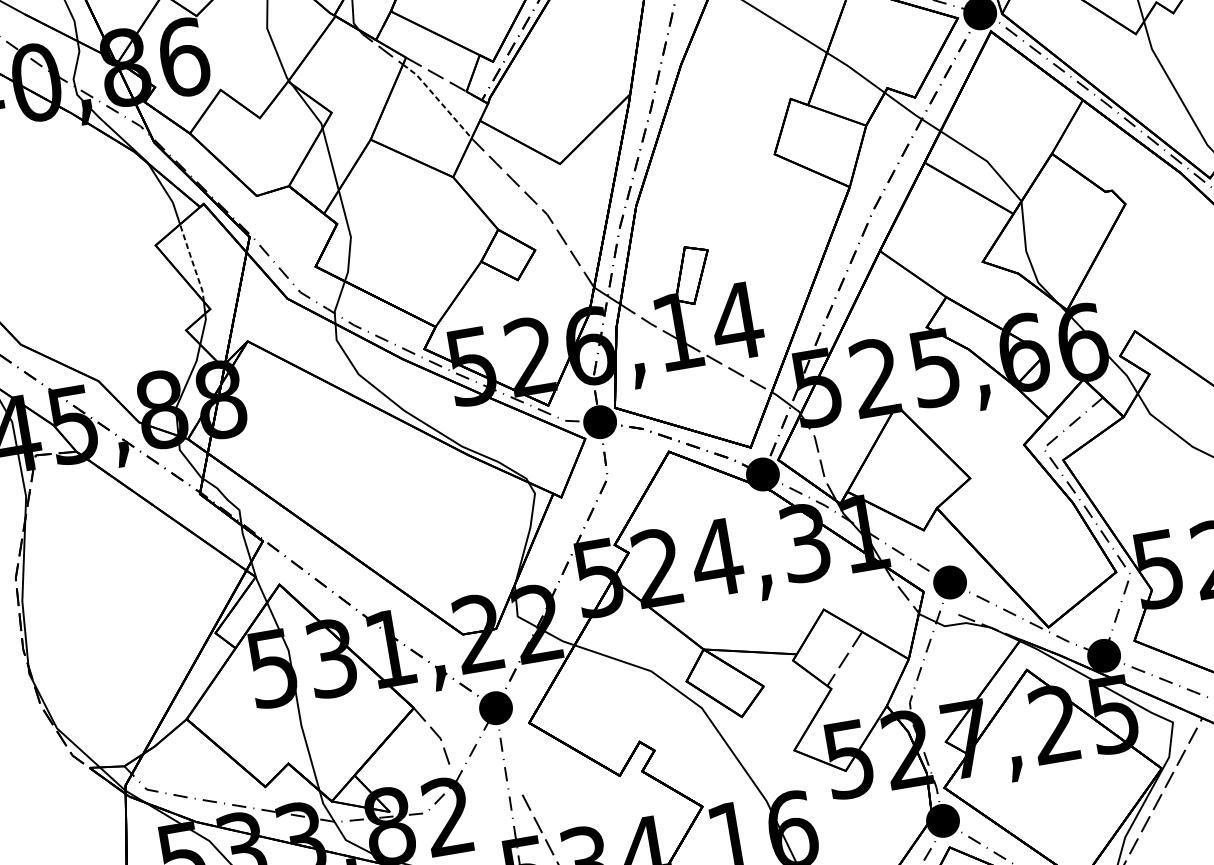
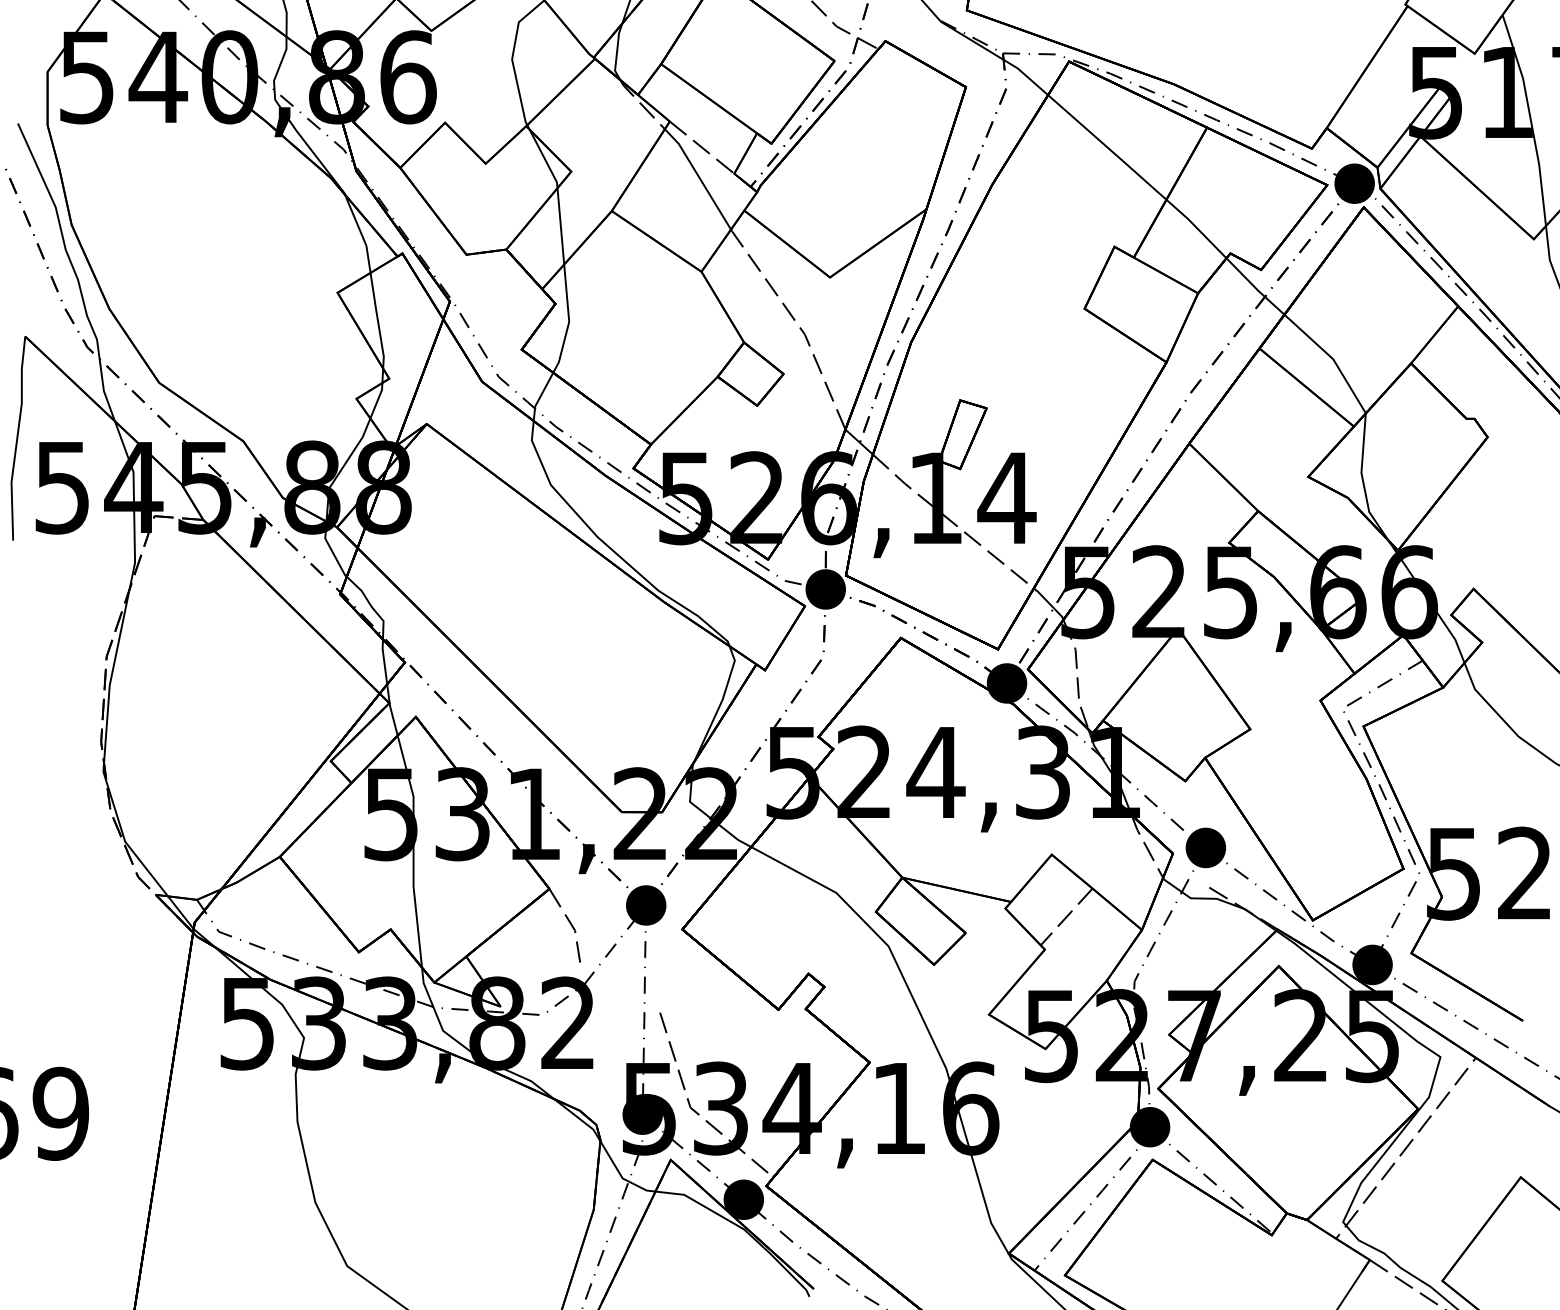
line: (438, 99) -> (699, 177), dashed -> solid
line: (192, 262) -> (377, 320), dashed -> solid

